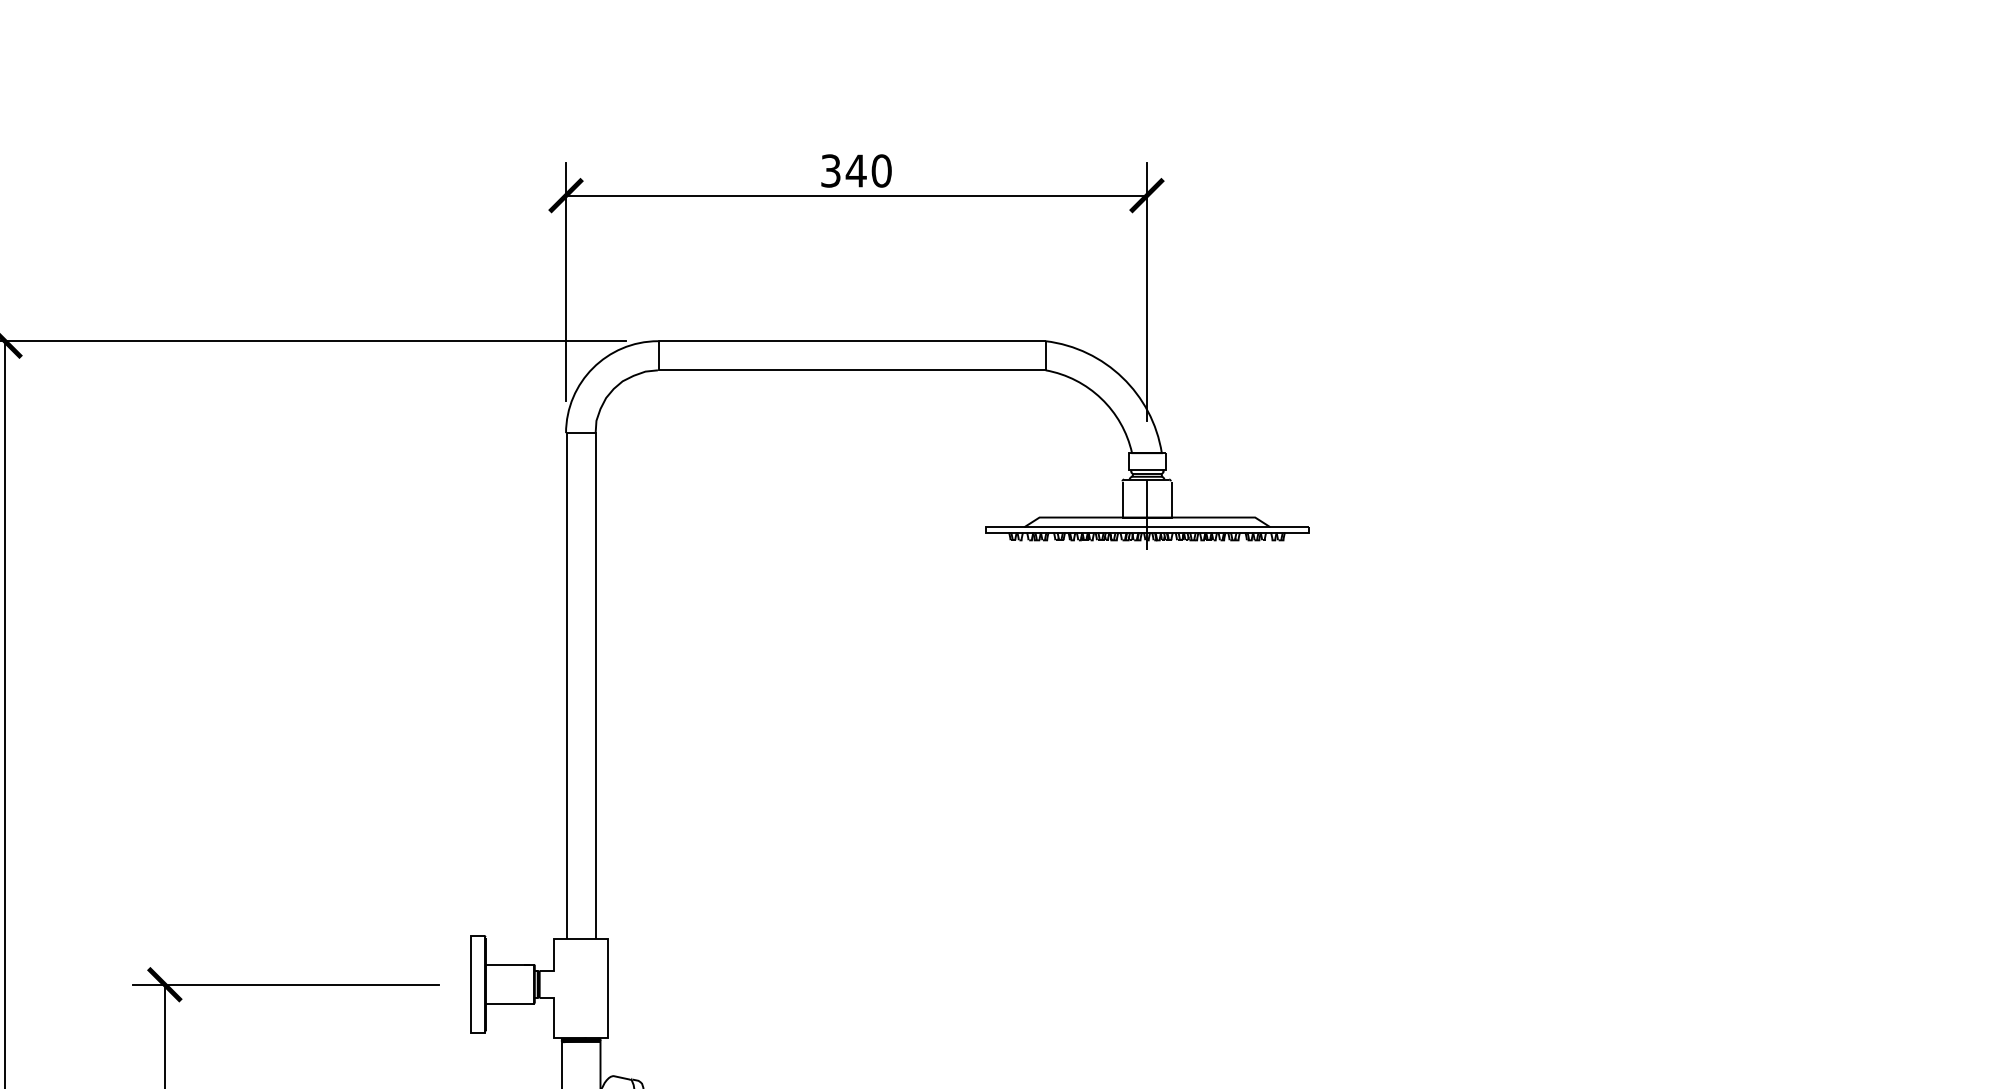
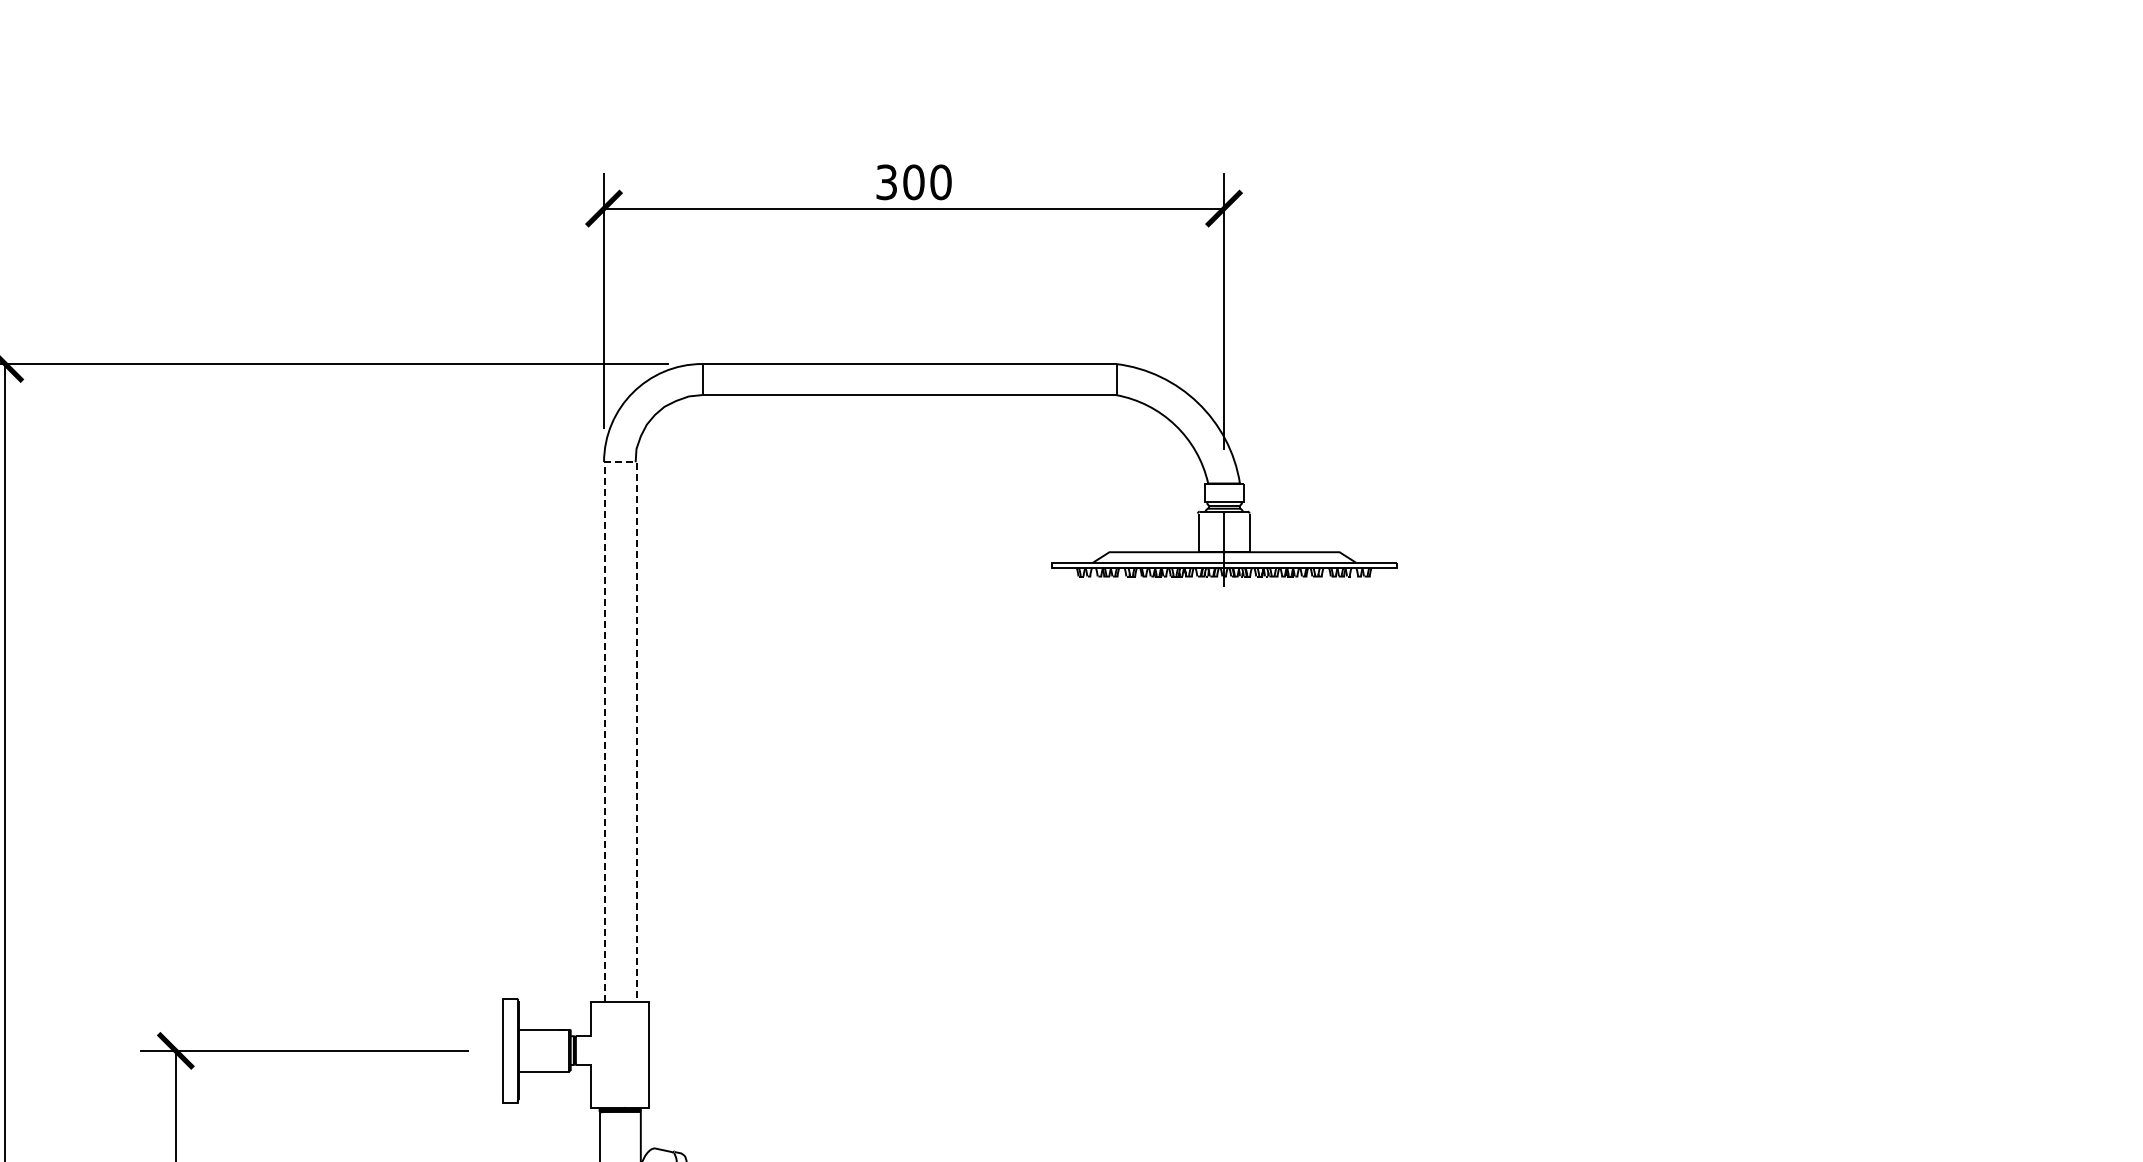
text: (855, 171) -> (913, 182), 340 -> 300
line: (581, 433) -> (620, 462), solid -> dashed

